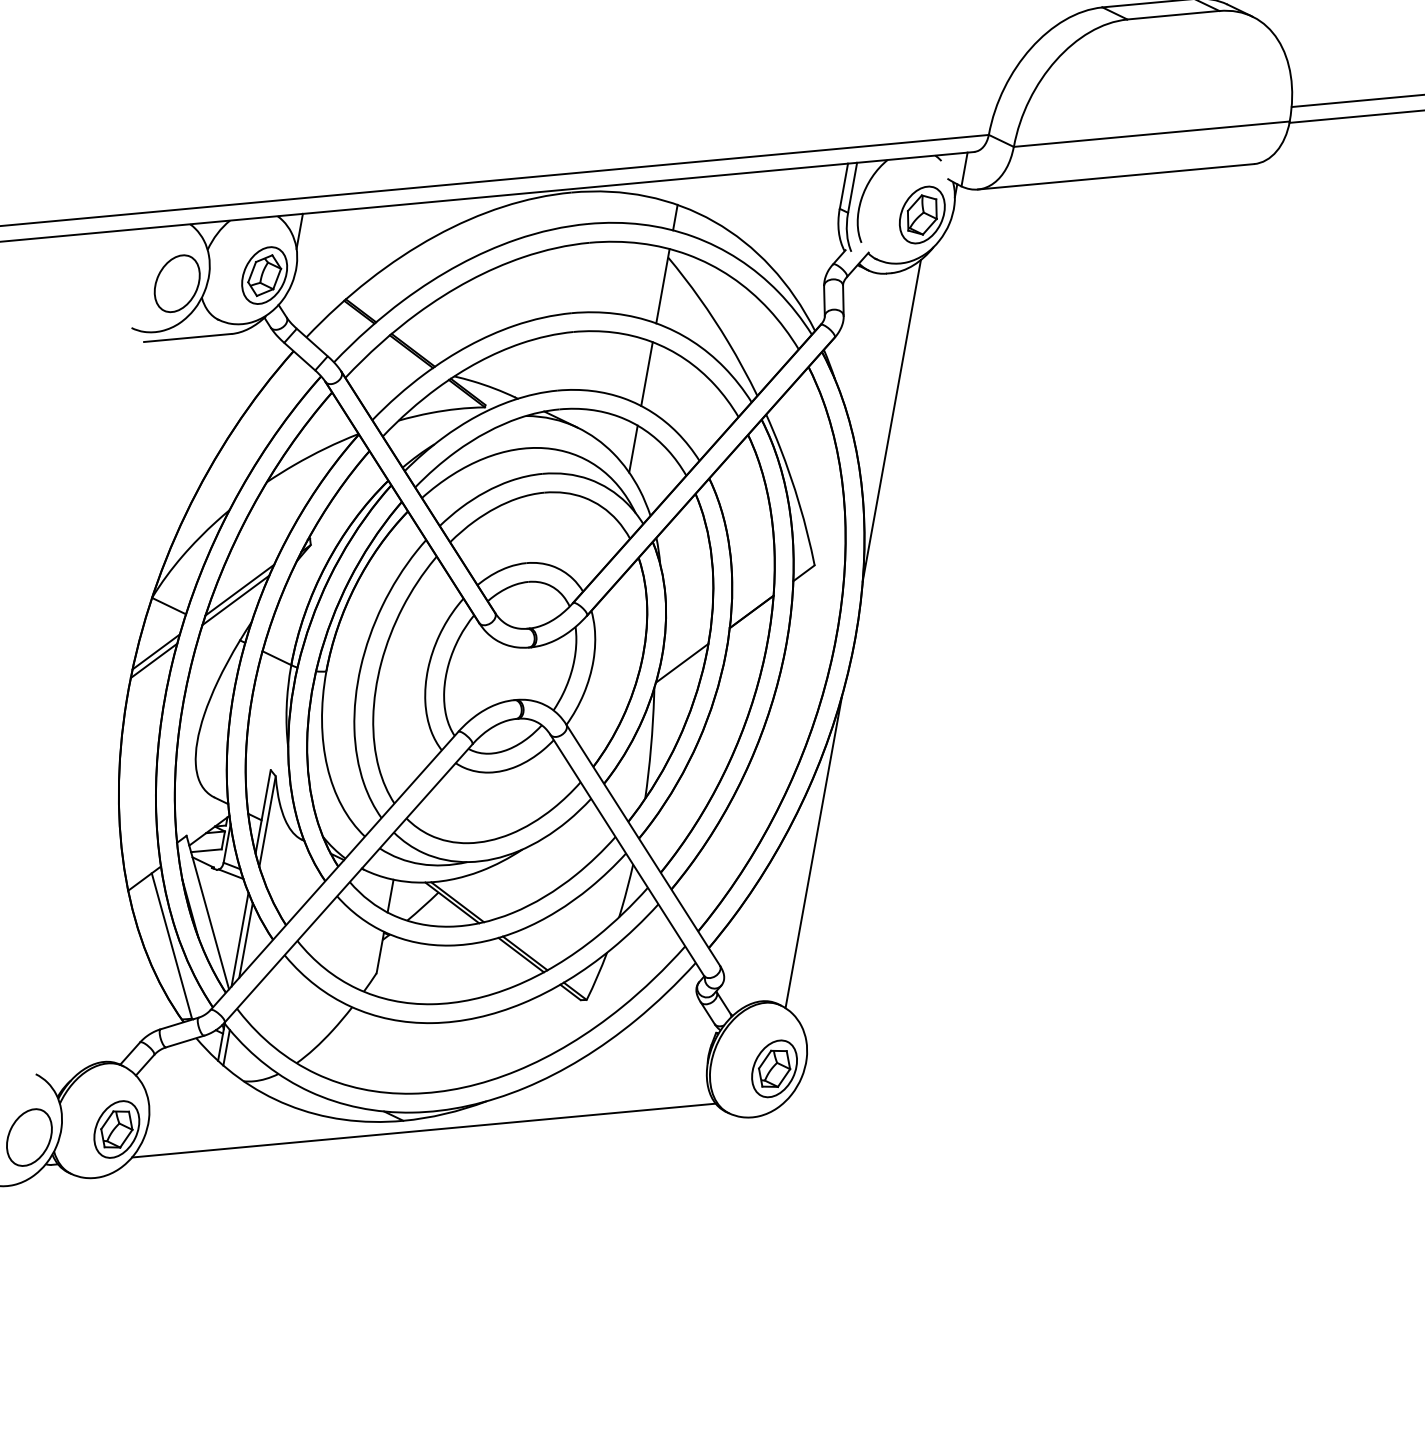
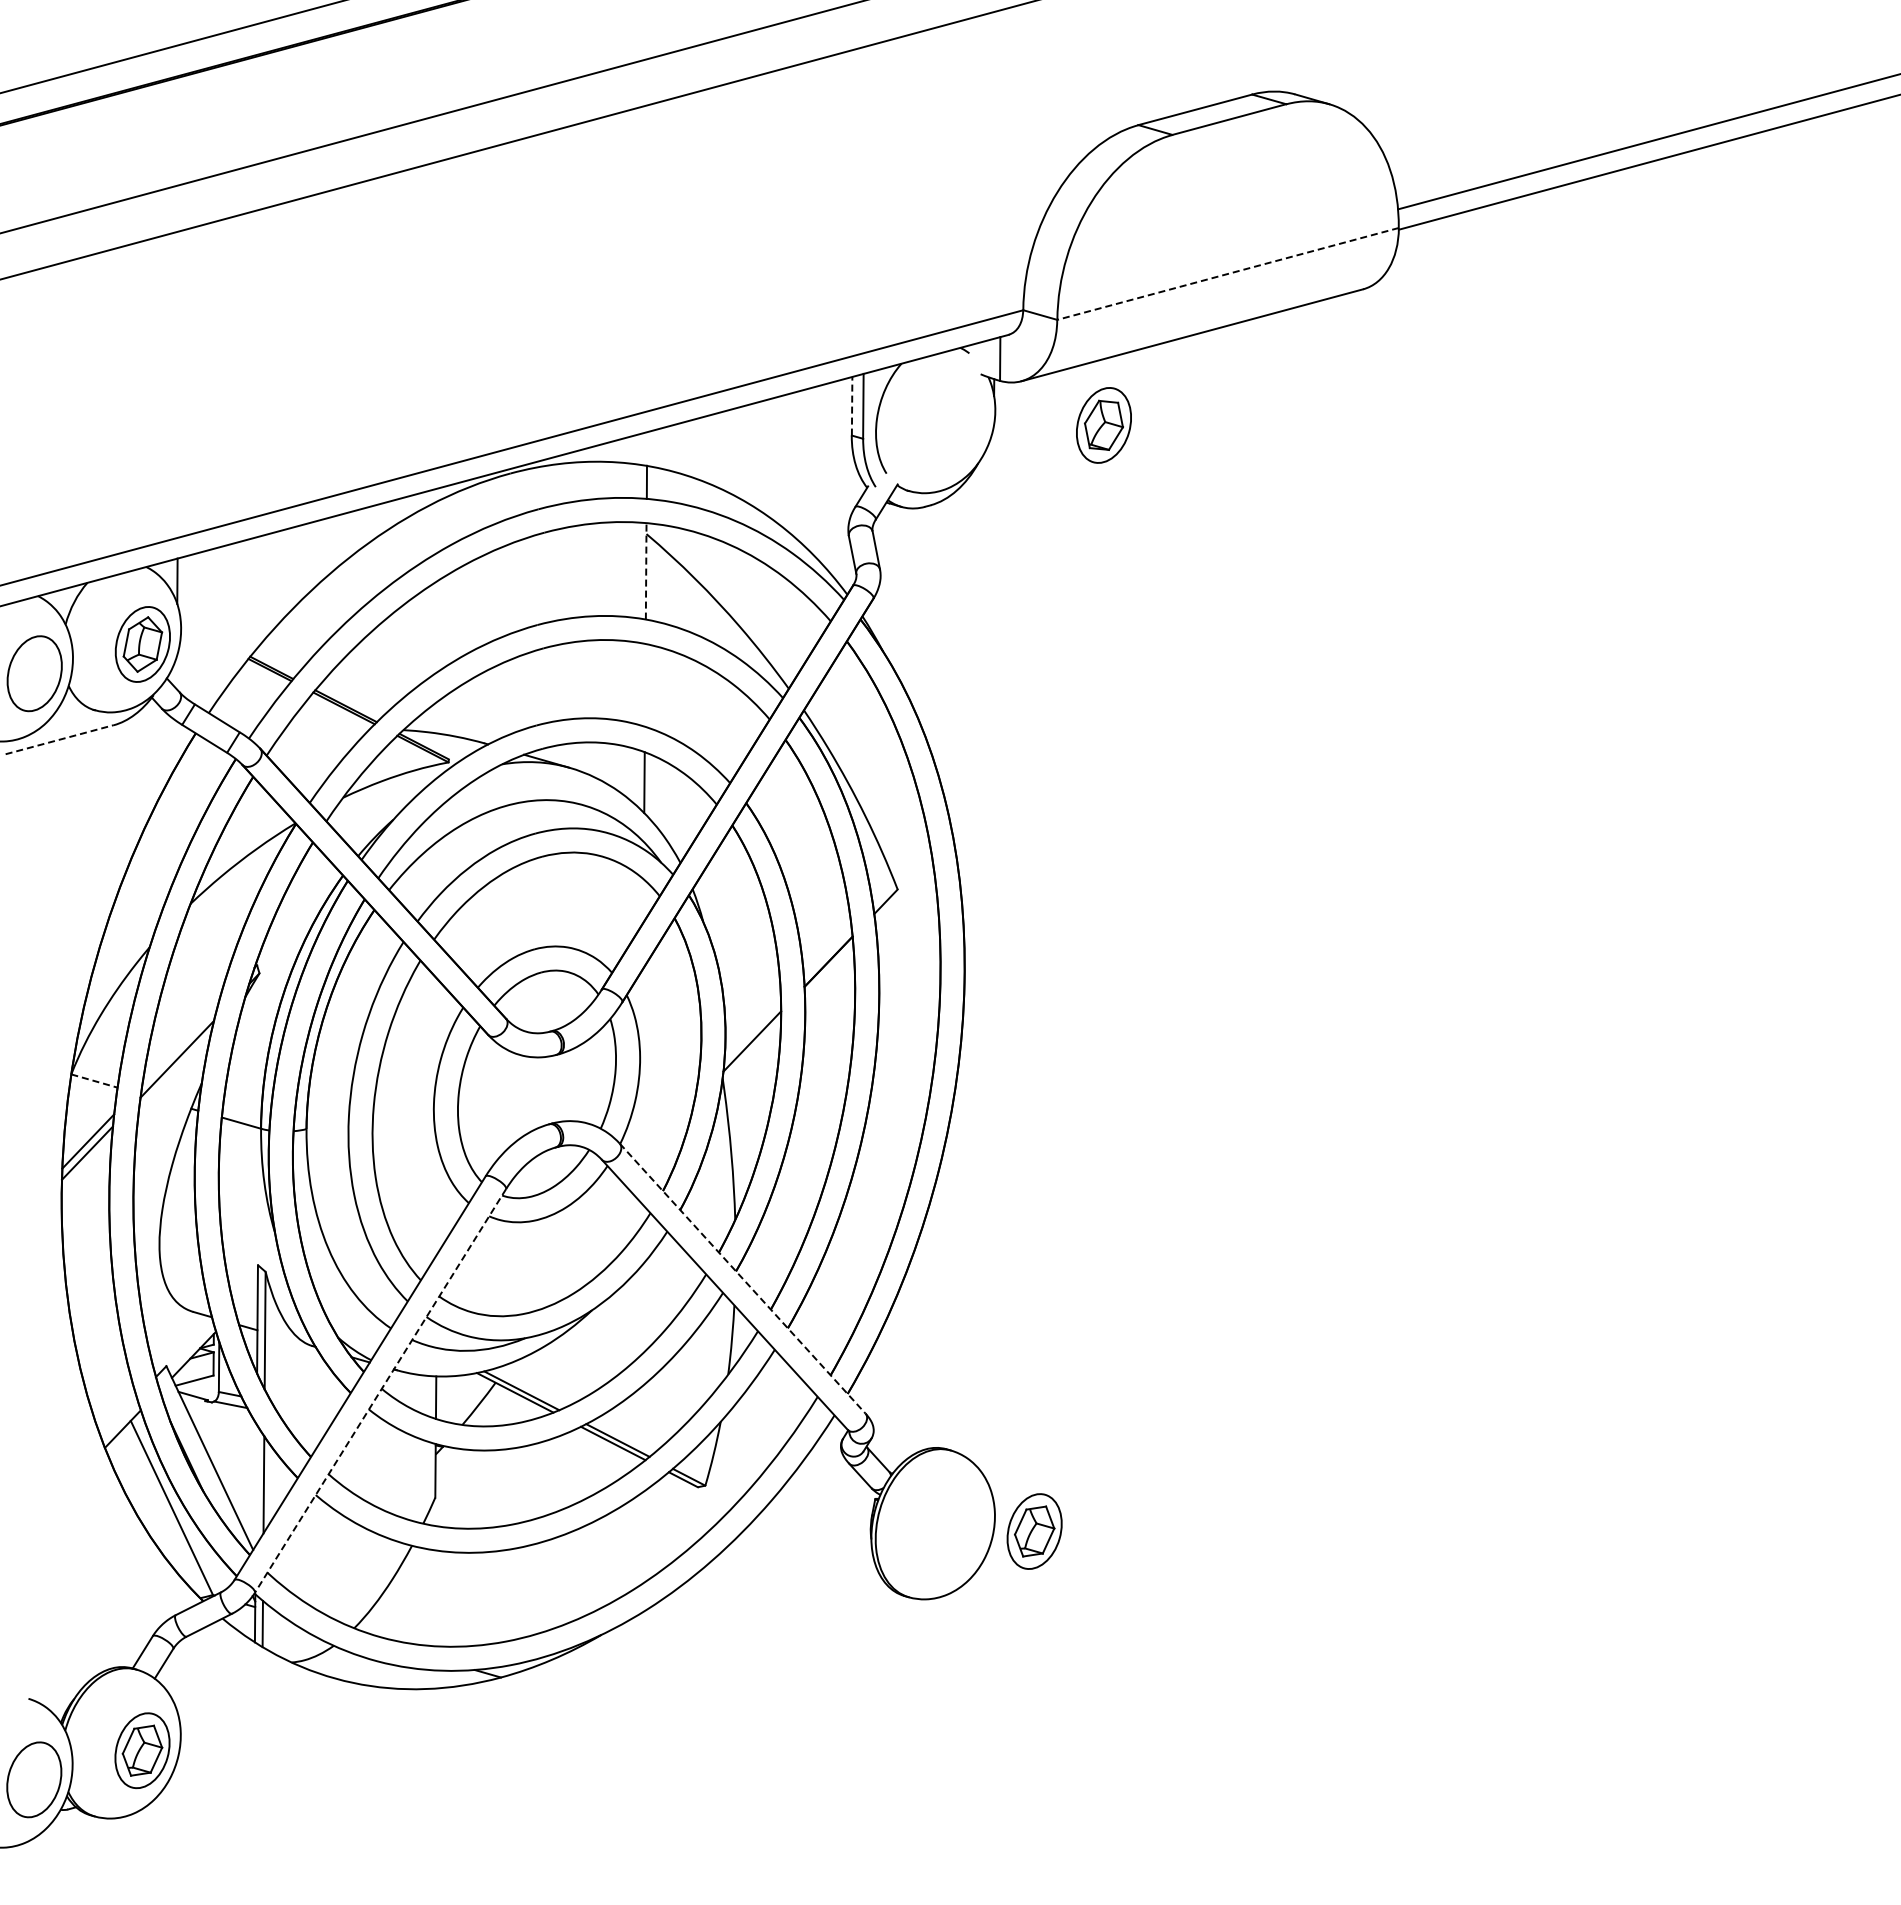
line: (1152, 133) -> (1228, 273), solid -> dashed
line: (844, 185) -> (852, 405), solid -> dashed
part: (921, 215) -> (1103, 425), moved
line: (663, 285) -> (646, 570), solid -> dashed
line: (187, 337) -> (59, 739), solid -> dashed
line: (646, 374) -> (644, 685), removed
line: (892, 420) -> (963, 690), removed
line: (239, 590) -> (179, 1045), removed
line: (169, 606) -> (94, 1081), solid -> dashed
line: (642, 844) -> (742, 1278), solid -> dashed
line: (813, 851) -> (958, 1249), removed
line: (348, 883) -> (380, 1390), solid -> dashed
line: (239, 939) -> (255, 1484), removed
part: (774, 1068) -> (1034, 1531), moved
line: (423, 1130) -> (528, 1685), removed

